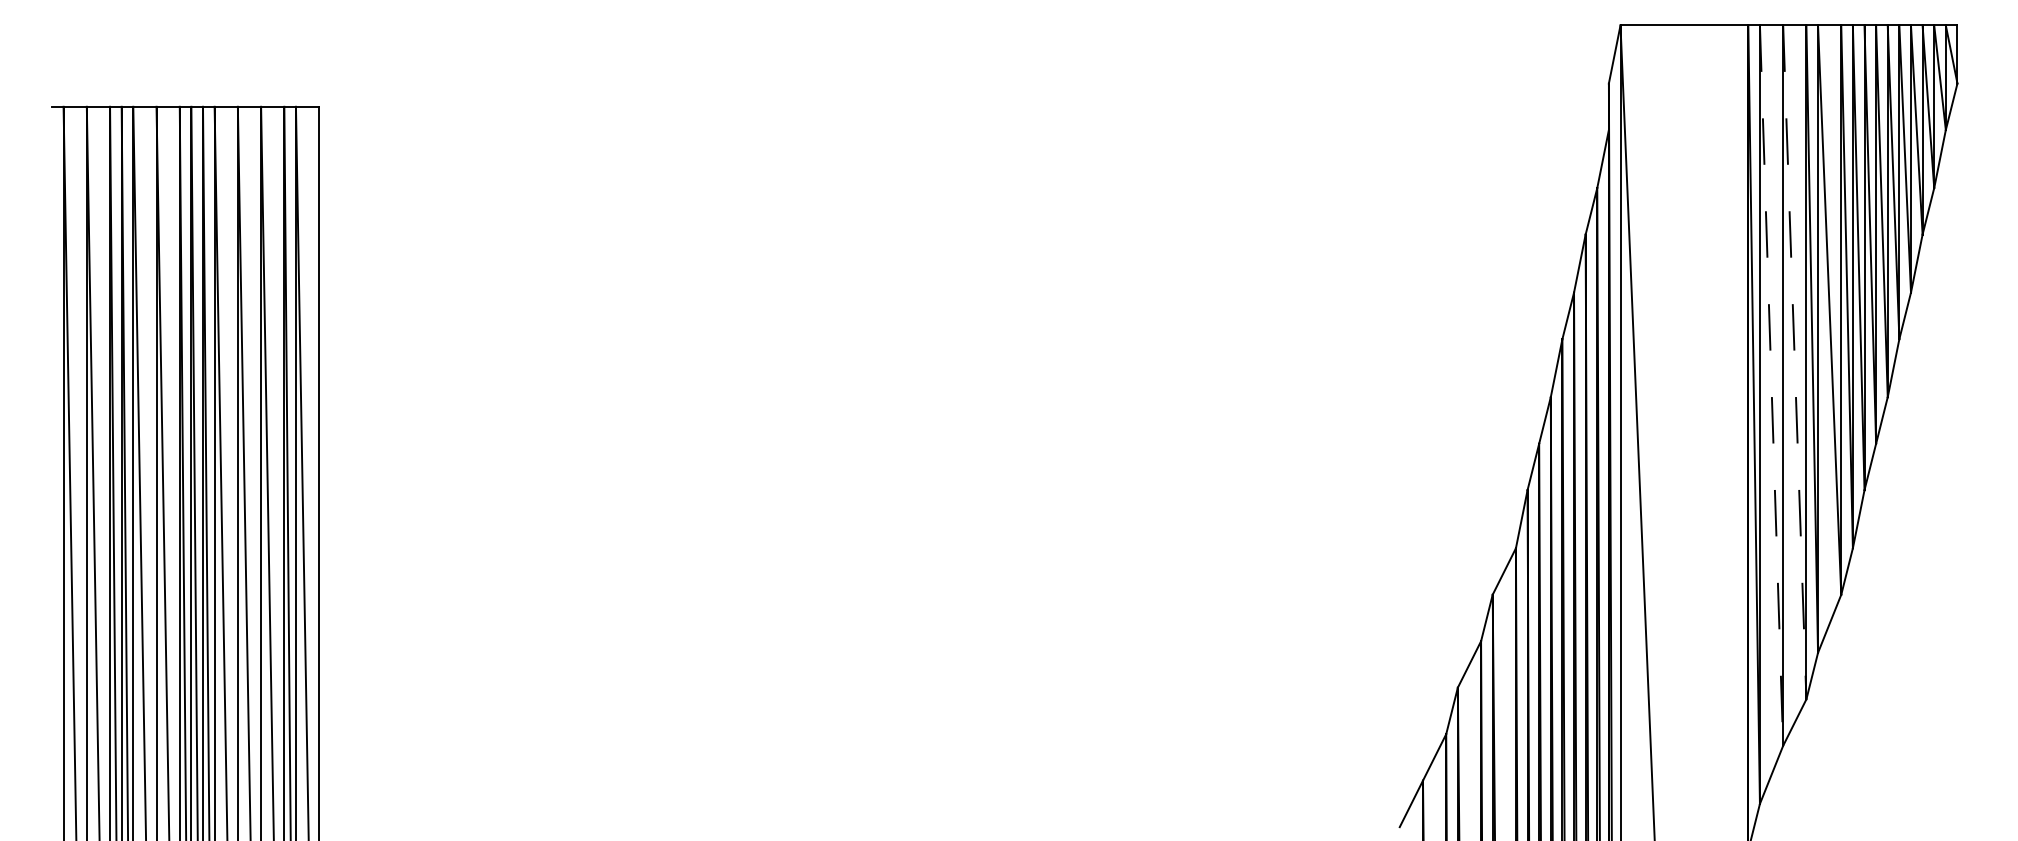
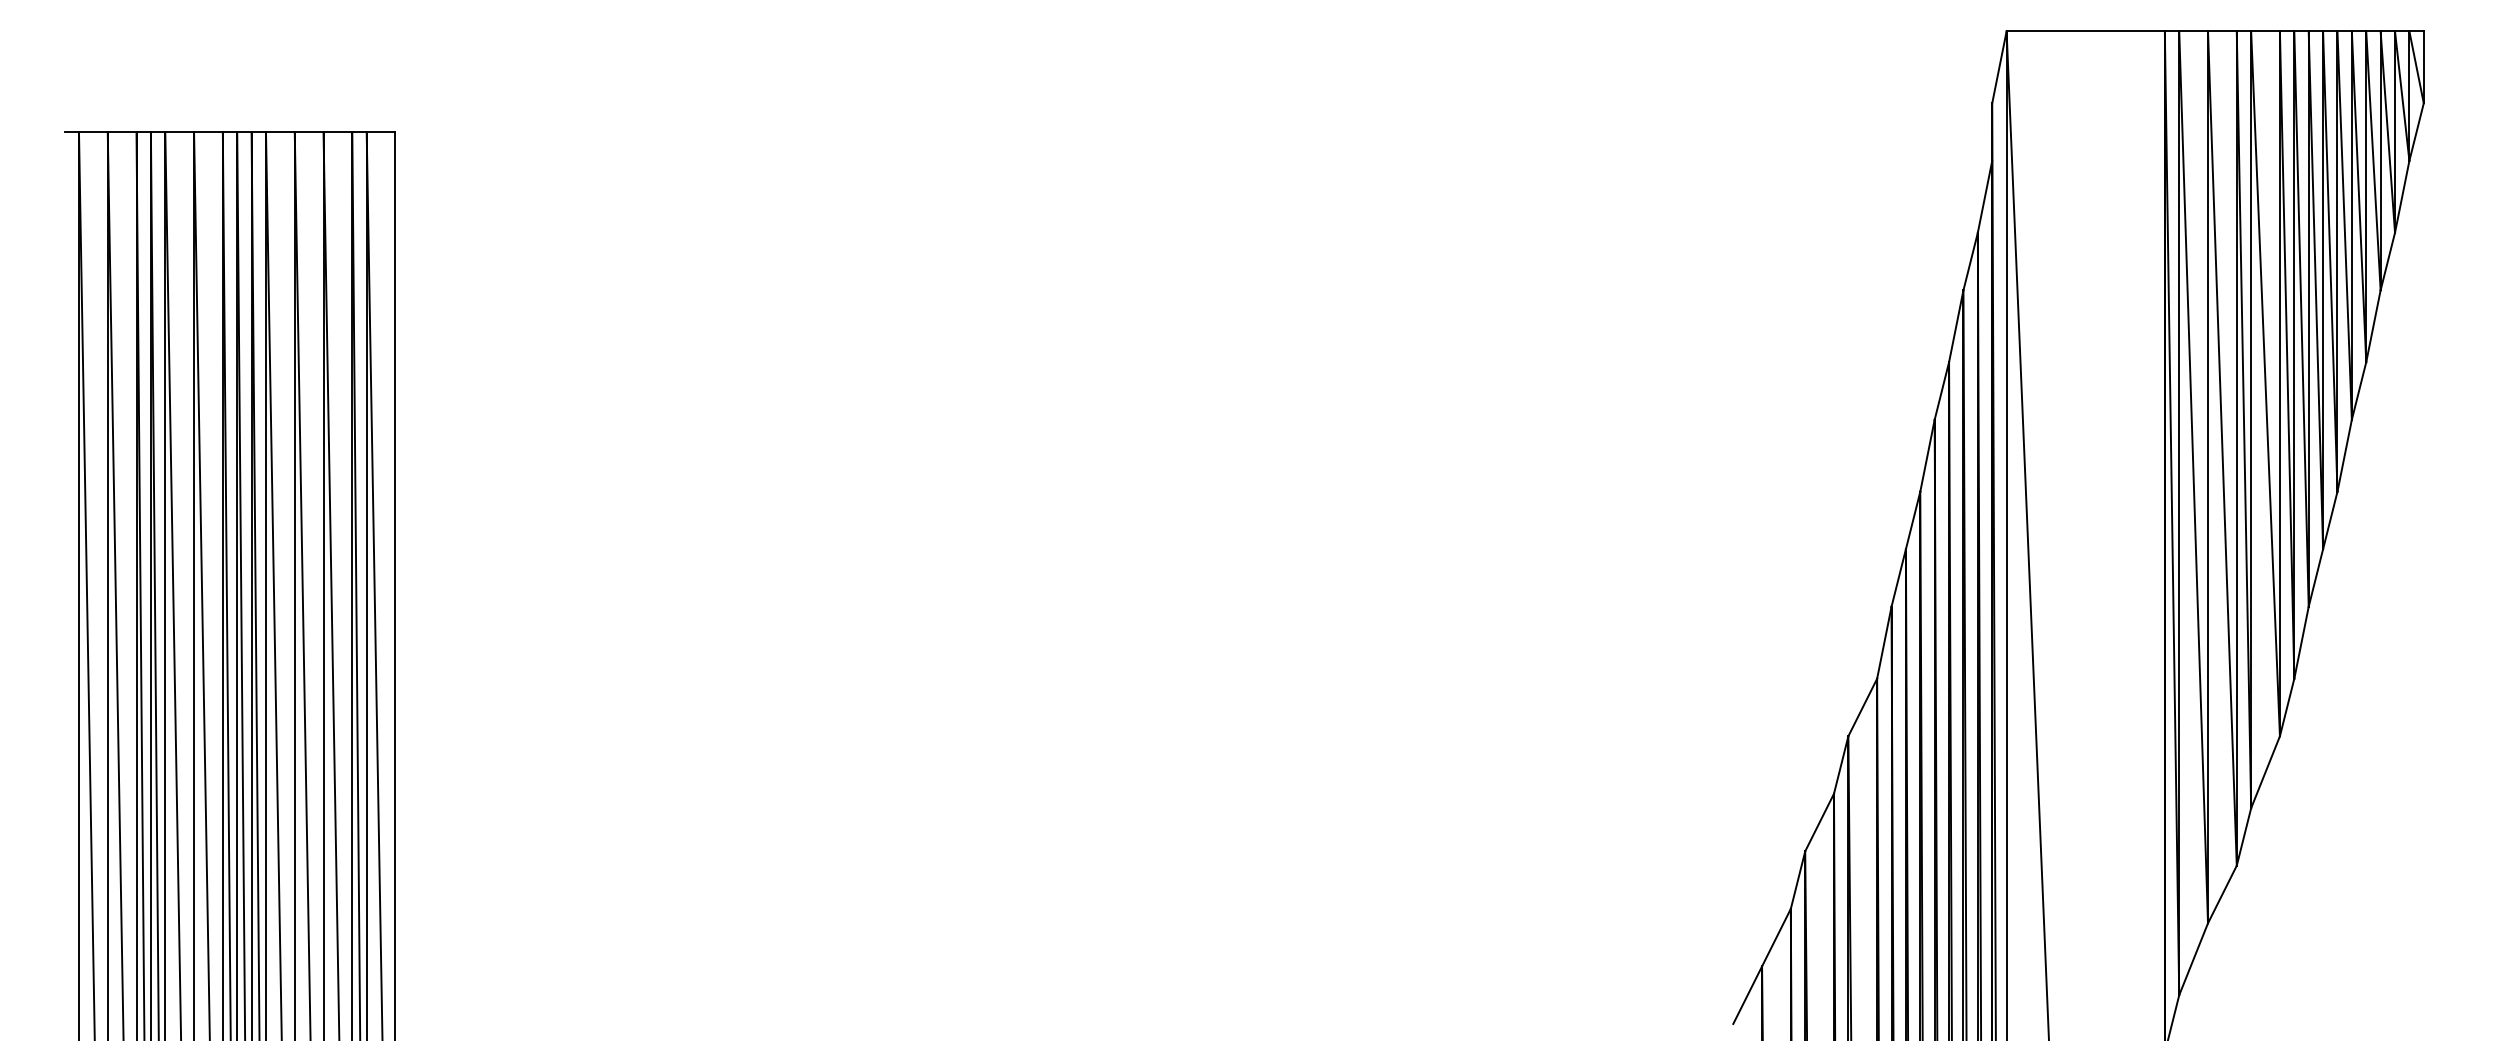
line: (1794, 362) -> (2222, 448), dashed -> solid
line: (1771, 386) -> (2193, 478), dashed -> solid

